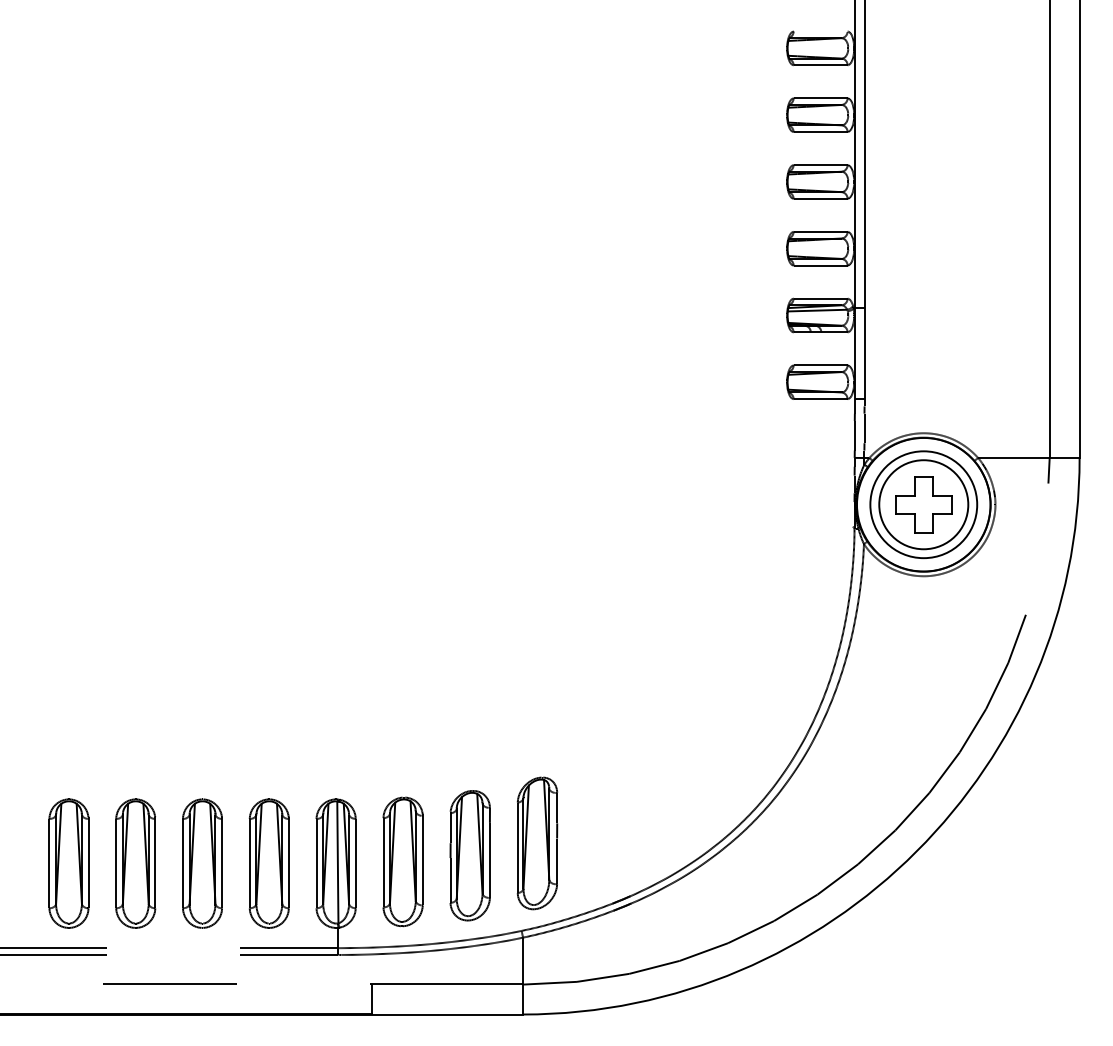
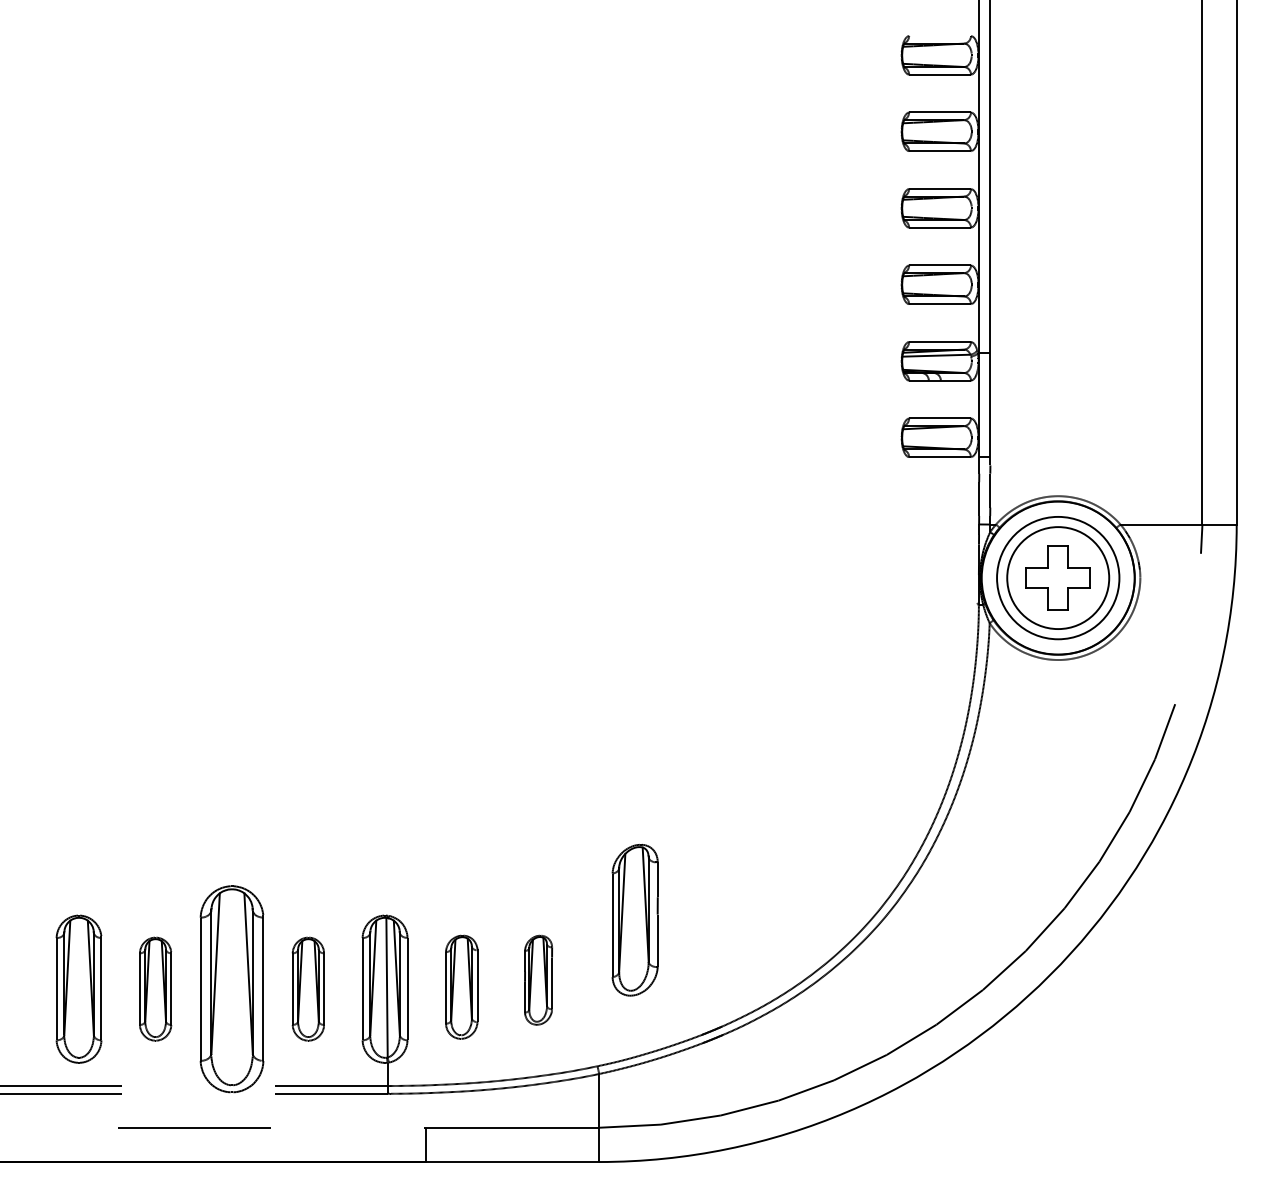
part: (537, 843) -> (635, 920), moved
part: (469, 855) -> (537, 979), size x0.6
part: (402, 861) -> (461, 986), size x0.7
part: (135, 863) -> (155, 989), size x0.7
part: (202, 863) -> (231, 989), size x1.4
part: (268, 863) -> (307, 989), size x0.7

